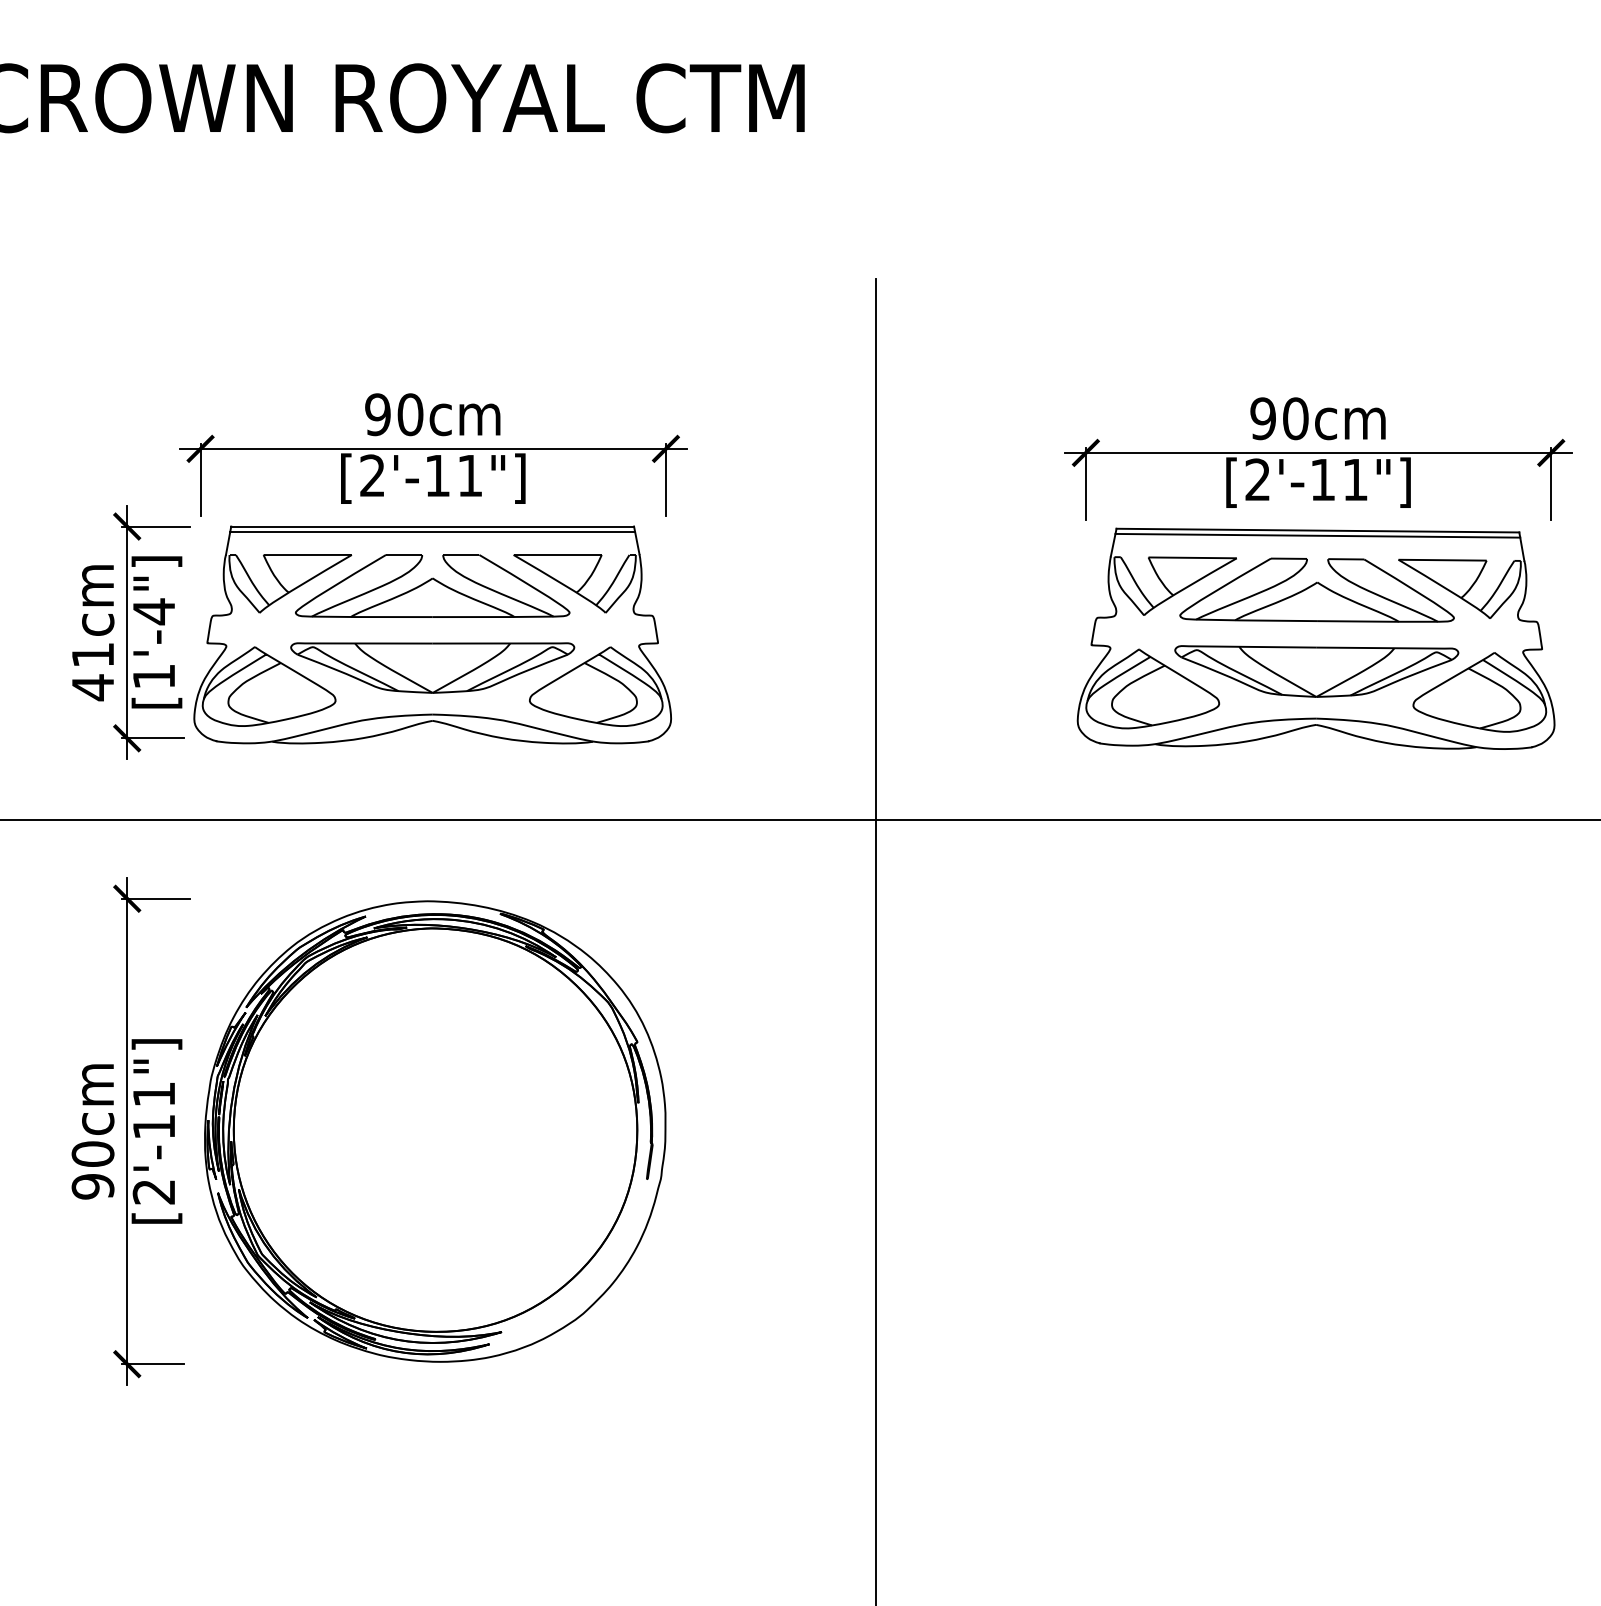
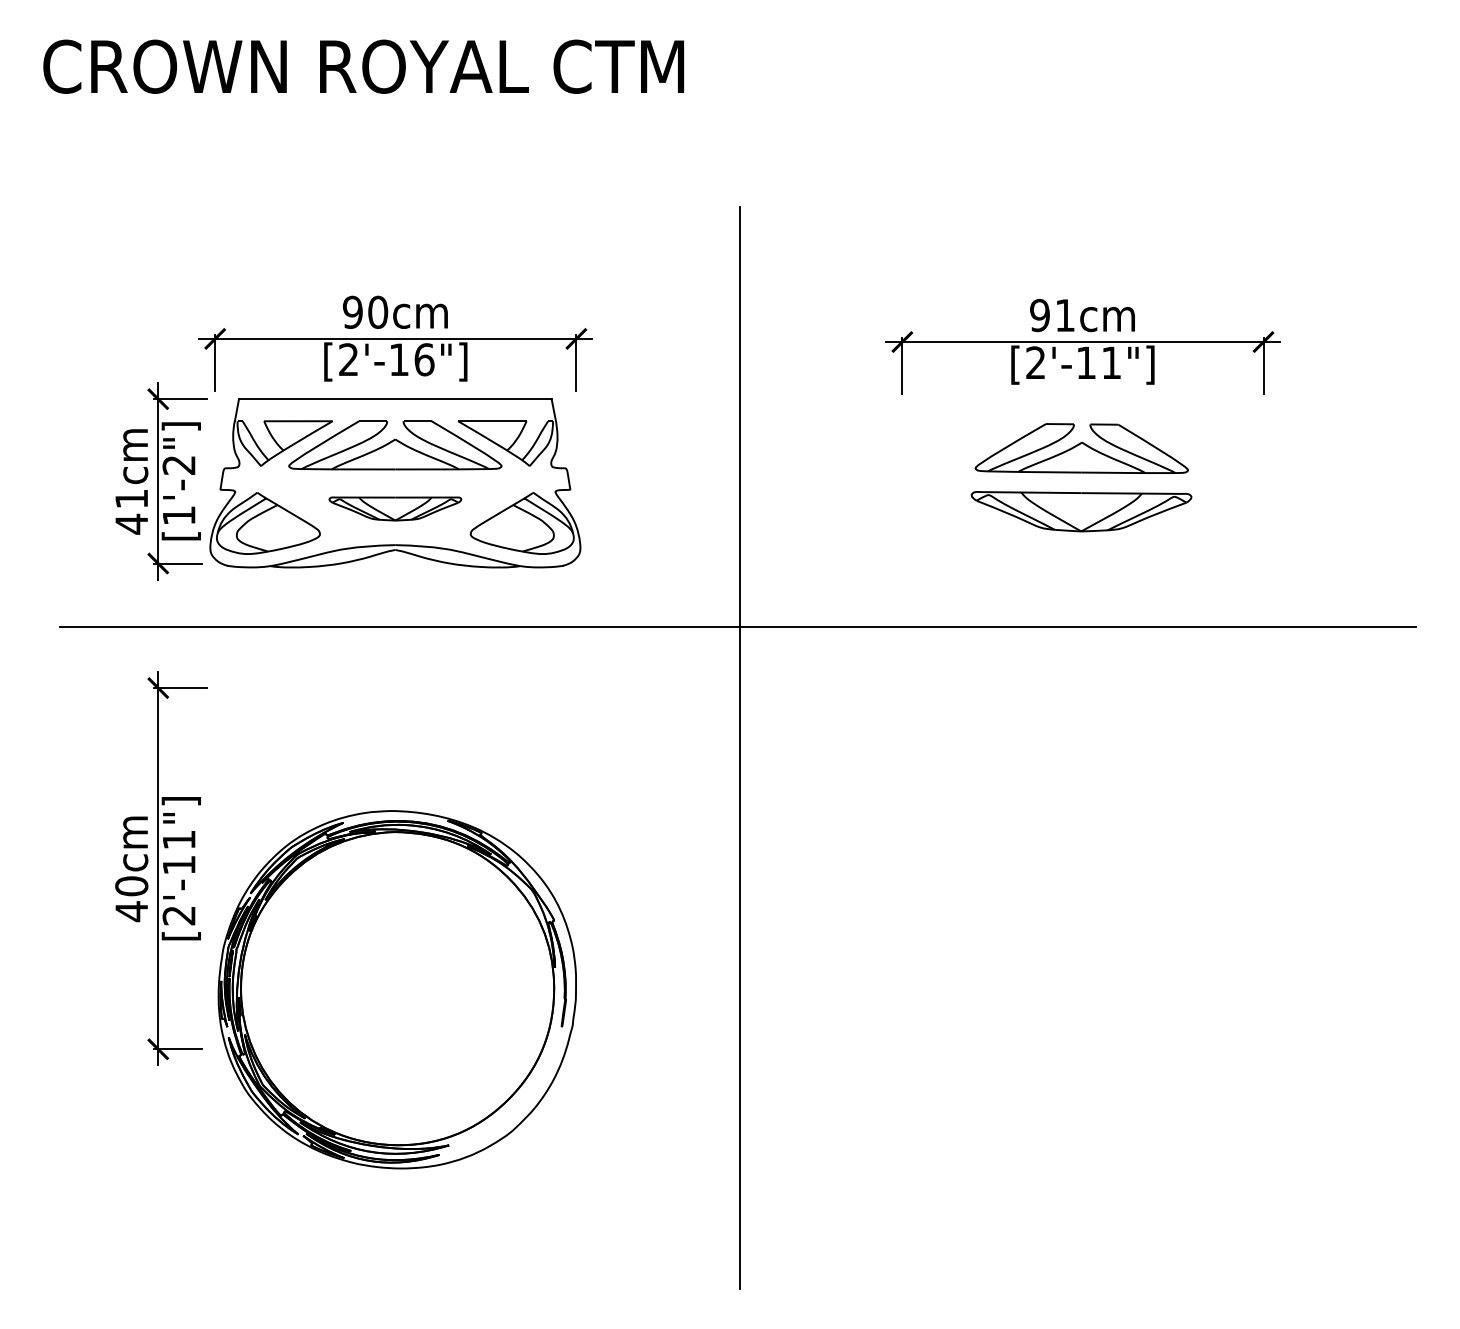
text: (1296, 418) -> (1065, 315), 90cm -> 91cm
text: (470, 475) -> (424, 359), [2'-11"] -> [2'-16"]
line: (432, 532) -> (395, 403), removed
text: (153, 610) -> (178, 464), [1'-4"] -> [1'-2"]
part: (1315, 637) -> (1080, 485), removed
part: (432, 667) -> (395, 508), size x0.6
part: (434, 1131) -> (396, 989), moved
text: (92, 1186) -> (131, 911), 90cm -> 40cm

